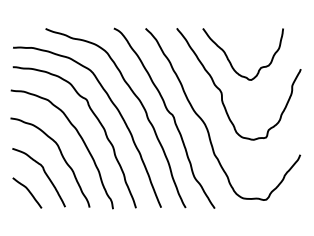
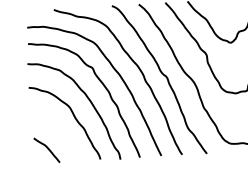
curve: (44, 173) -> (60, 132), removed

